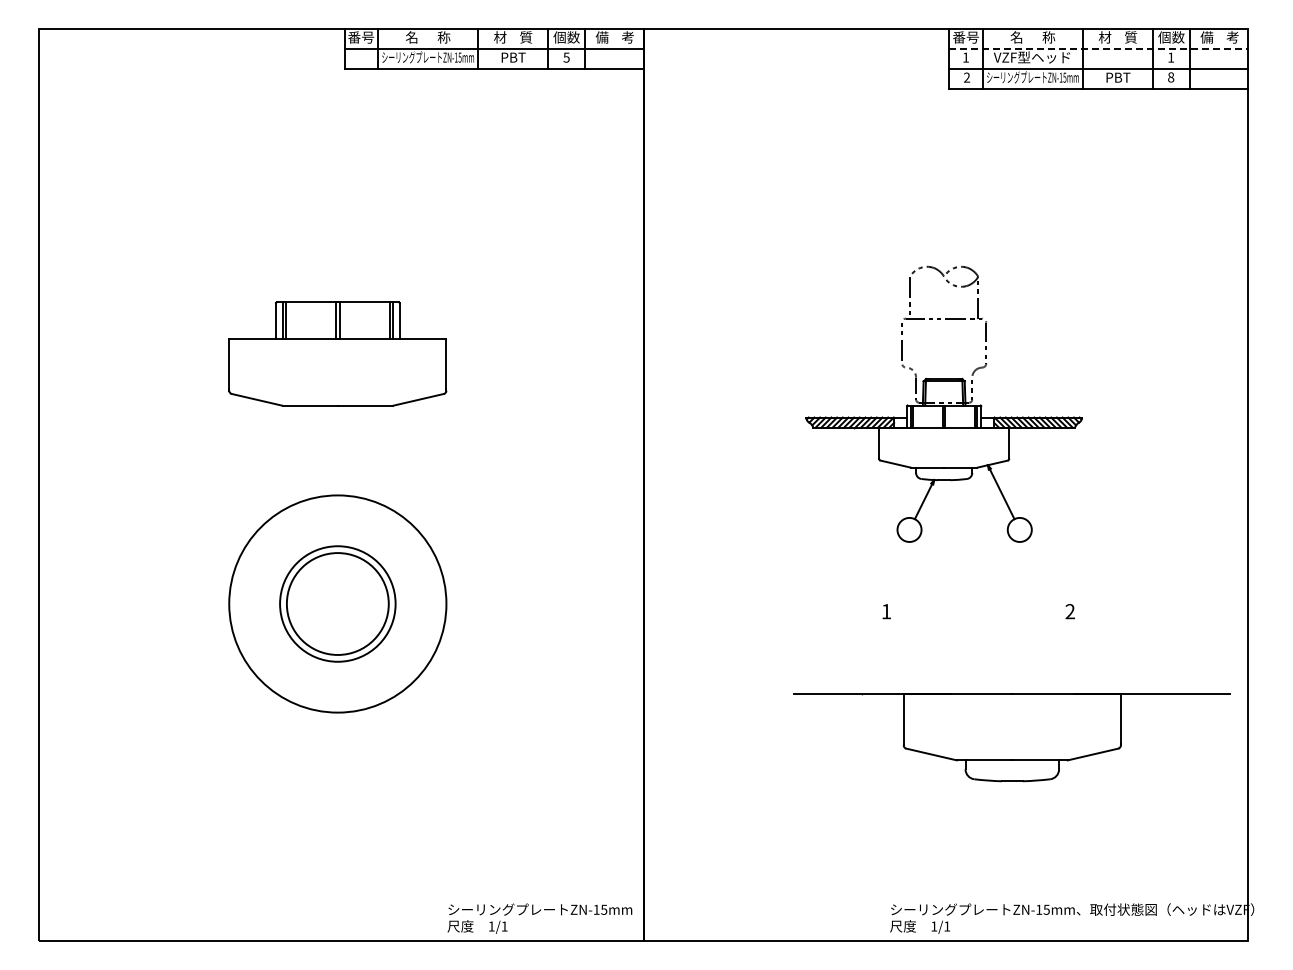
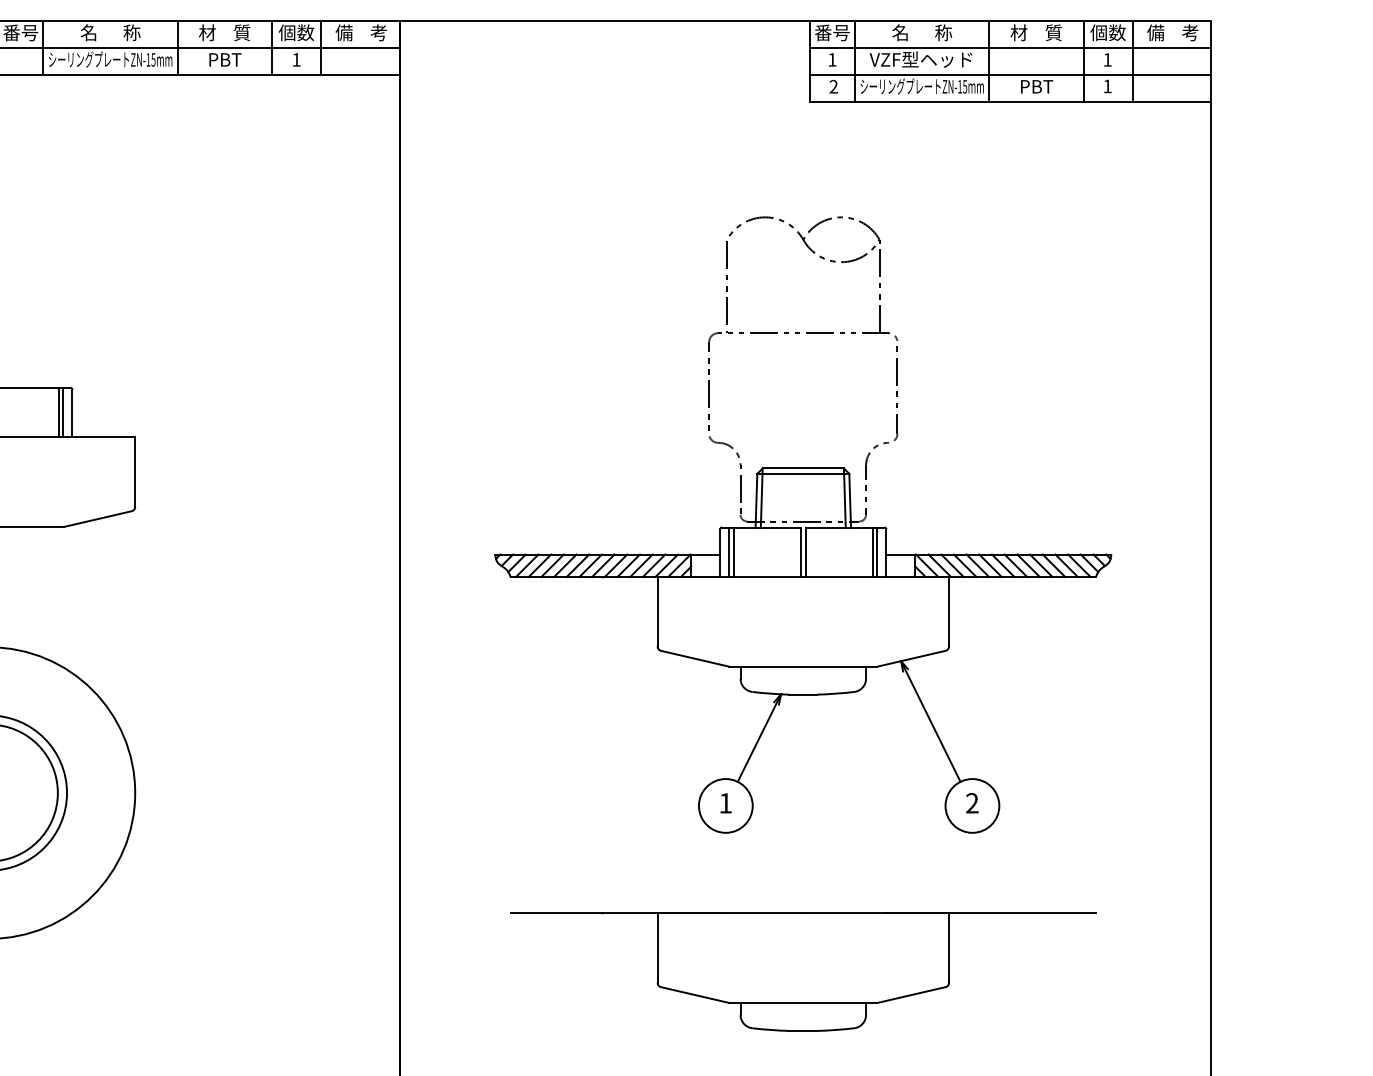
line: (1098, 48) -> (1010, 47), dashed -> solid
text: (566, 57) -> (296, 59), 5 -> 1
text: (1171, 77) -> (1108, 86), 8 -> 1
part: (943, 404) -> (802, 525), size x1.67
part: (1011, 737) -> (802, 972), moved

